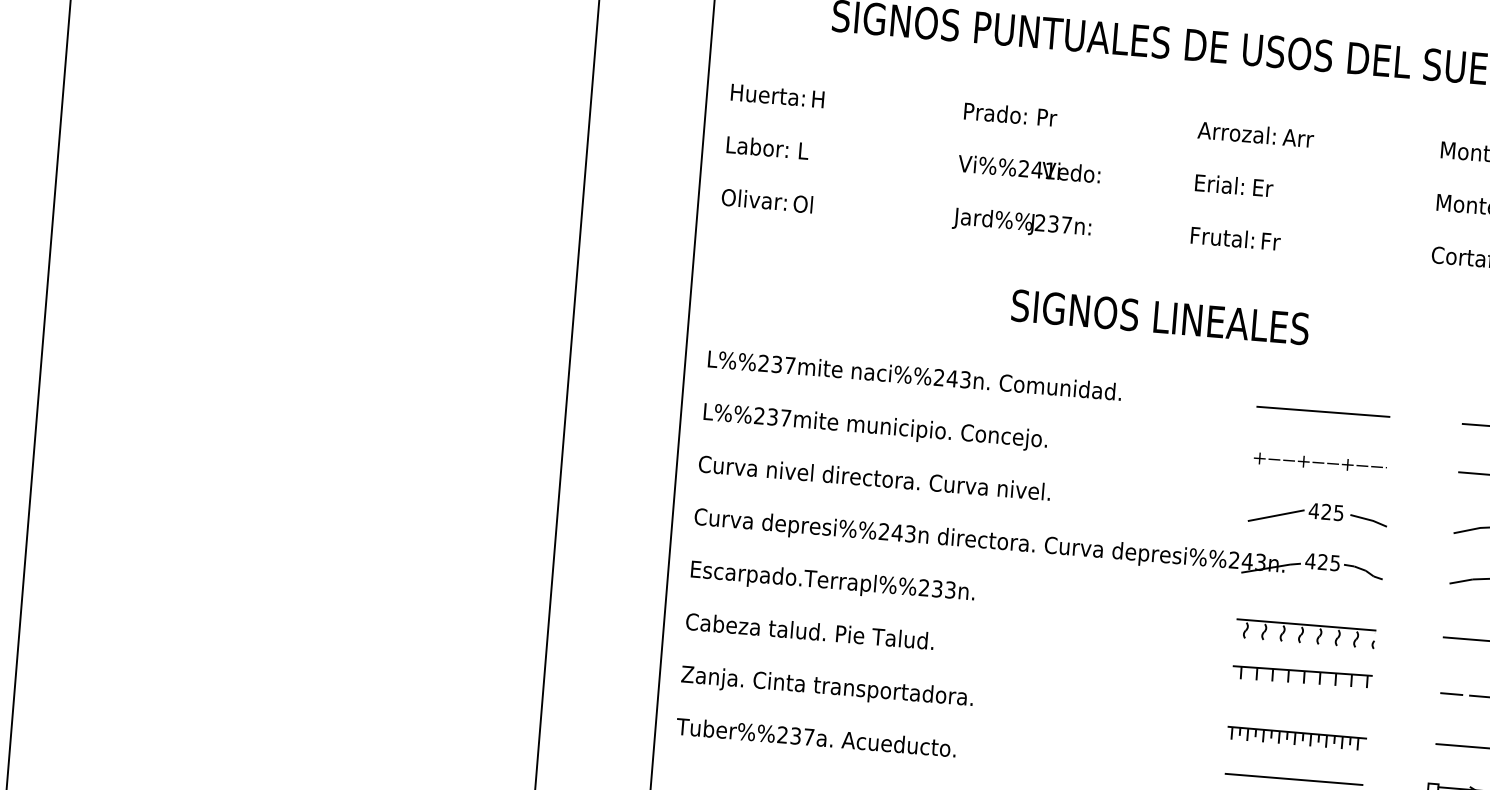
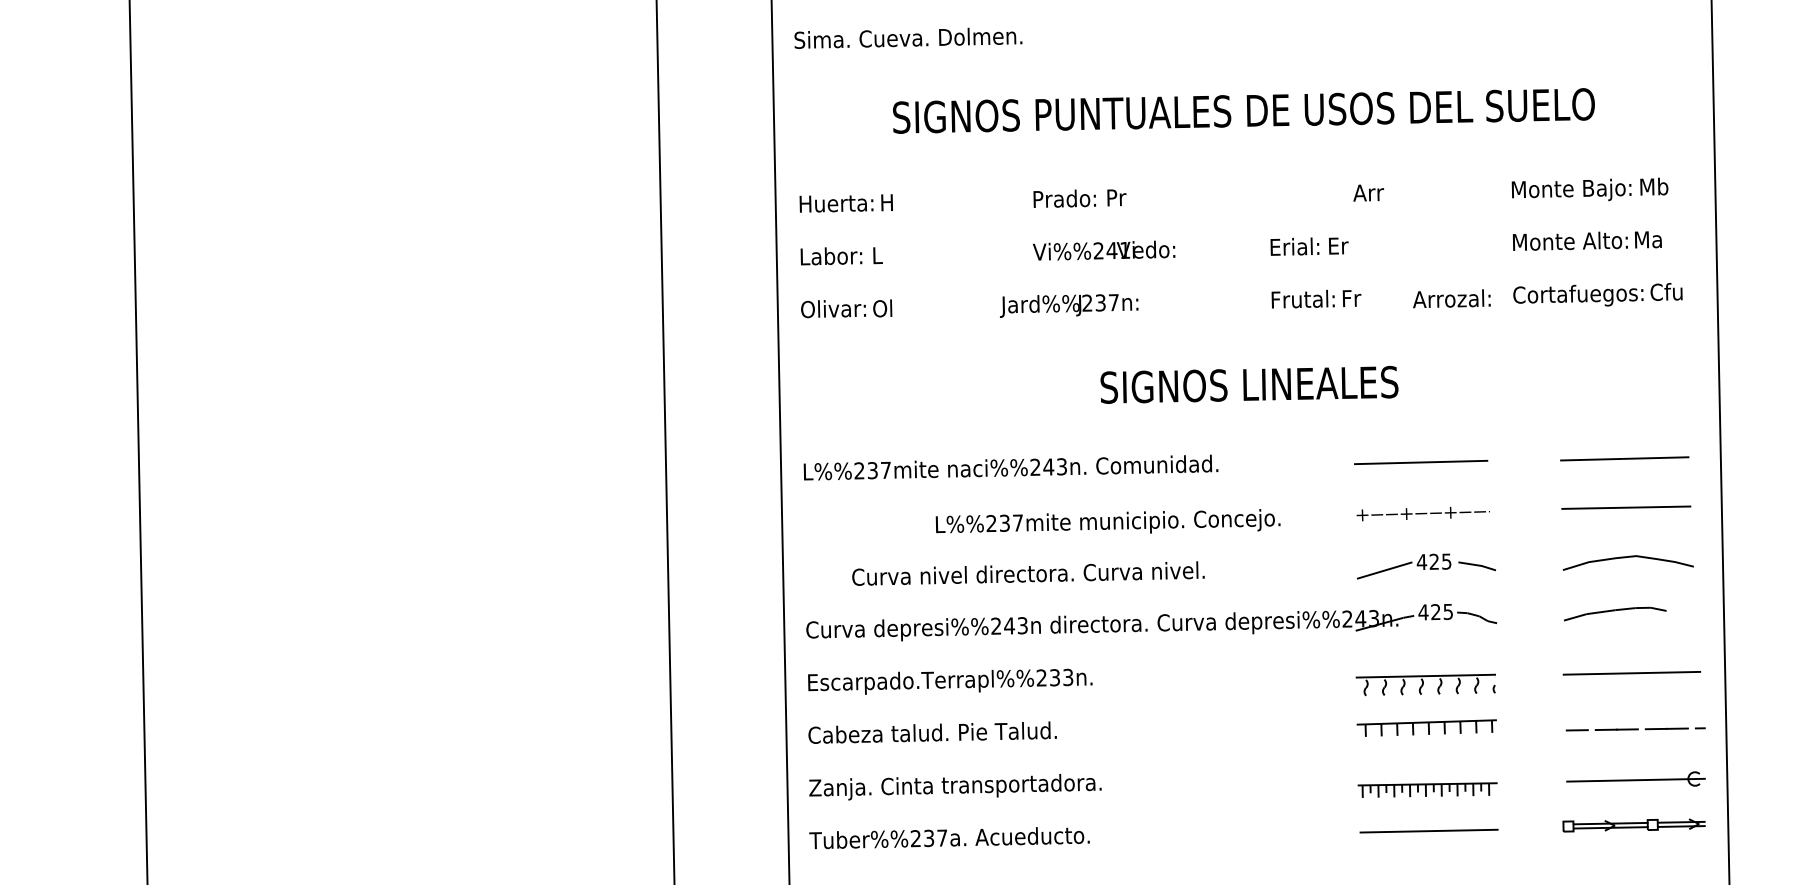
text: (1236, 132) -> (1451, 298), moved
text: (1022, 223) -> (1069, 305), moved
text: (875, 425) -> (1107, 521), moved
text: (874, 477) -> (1028, 573), moved

